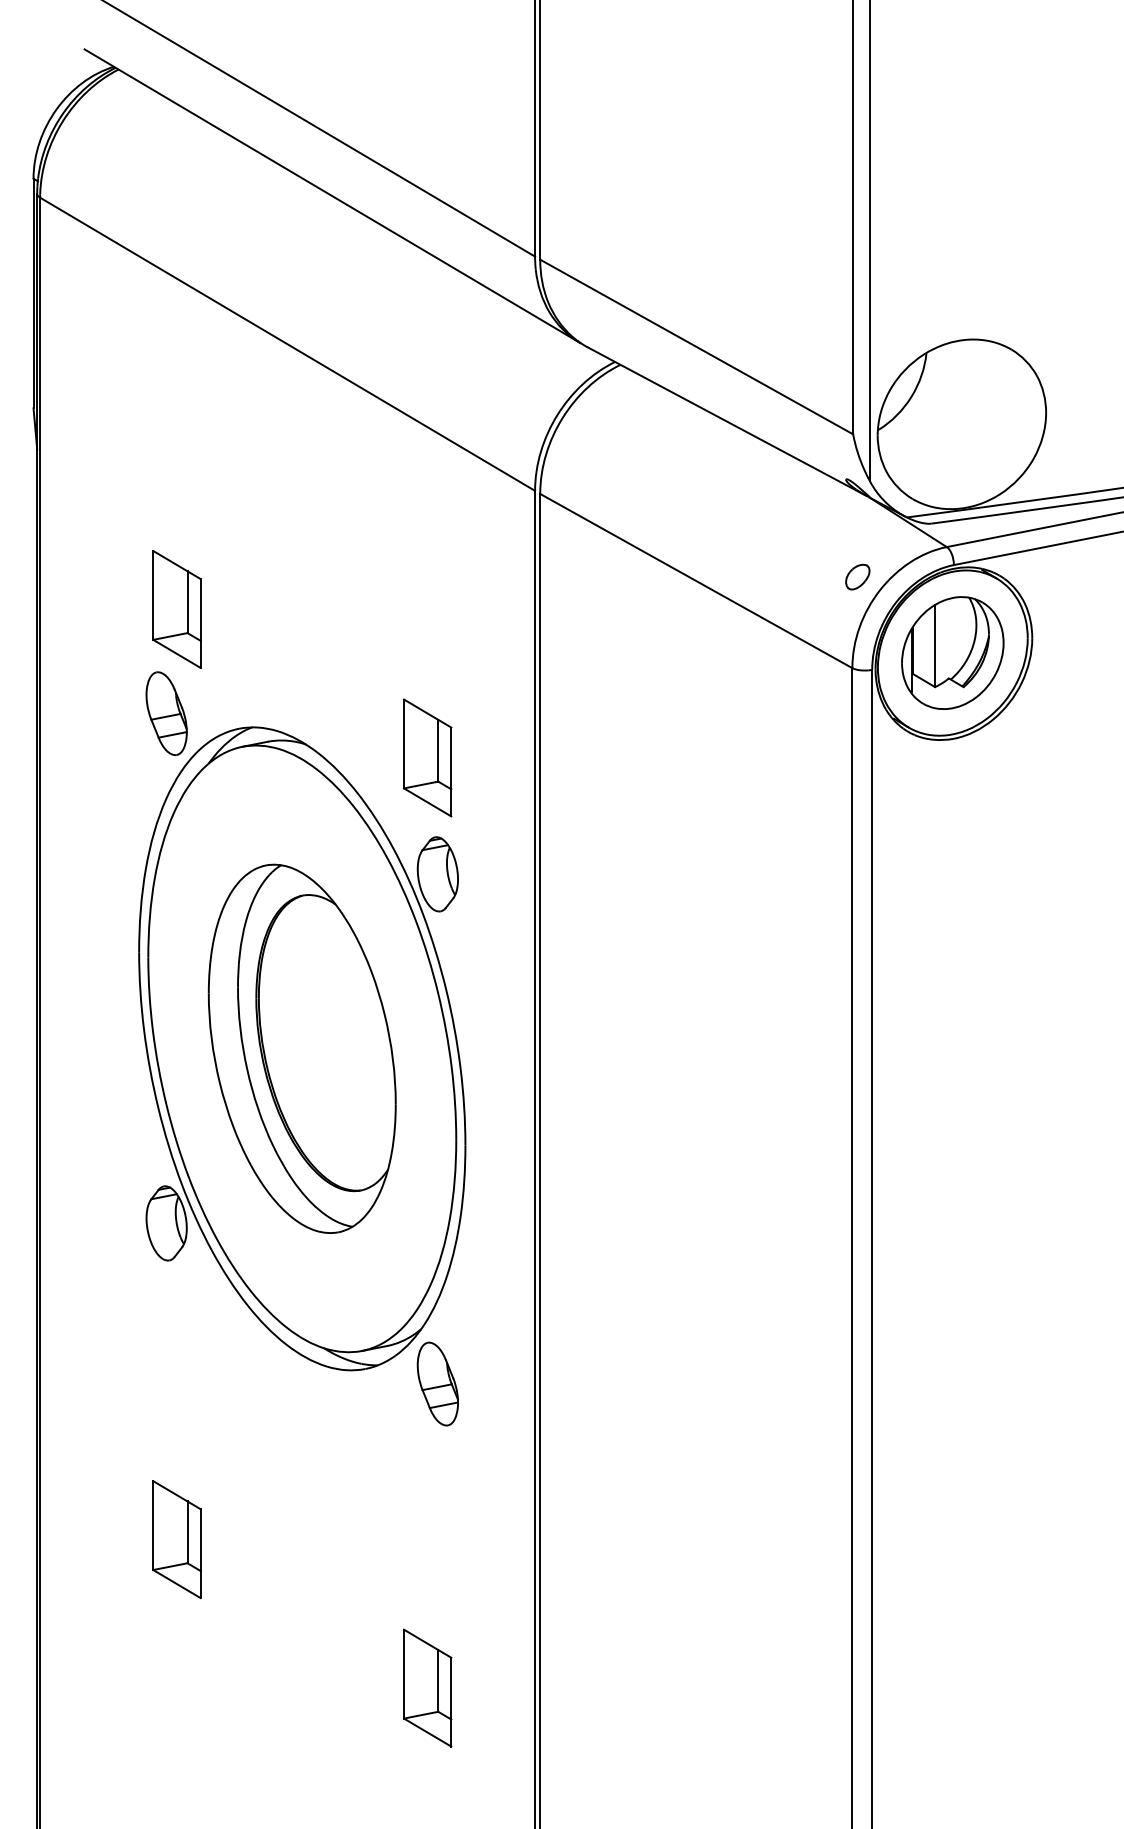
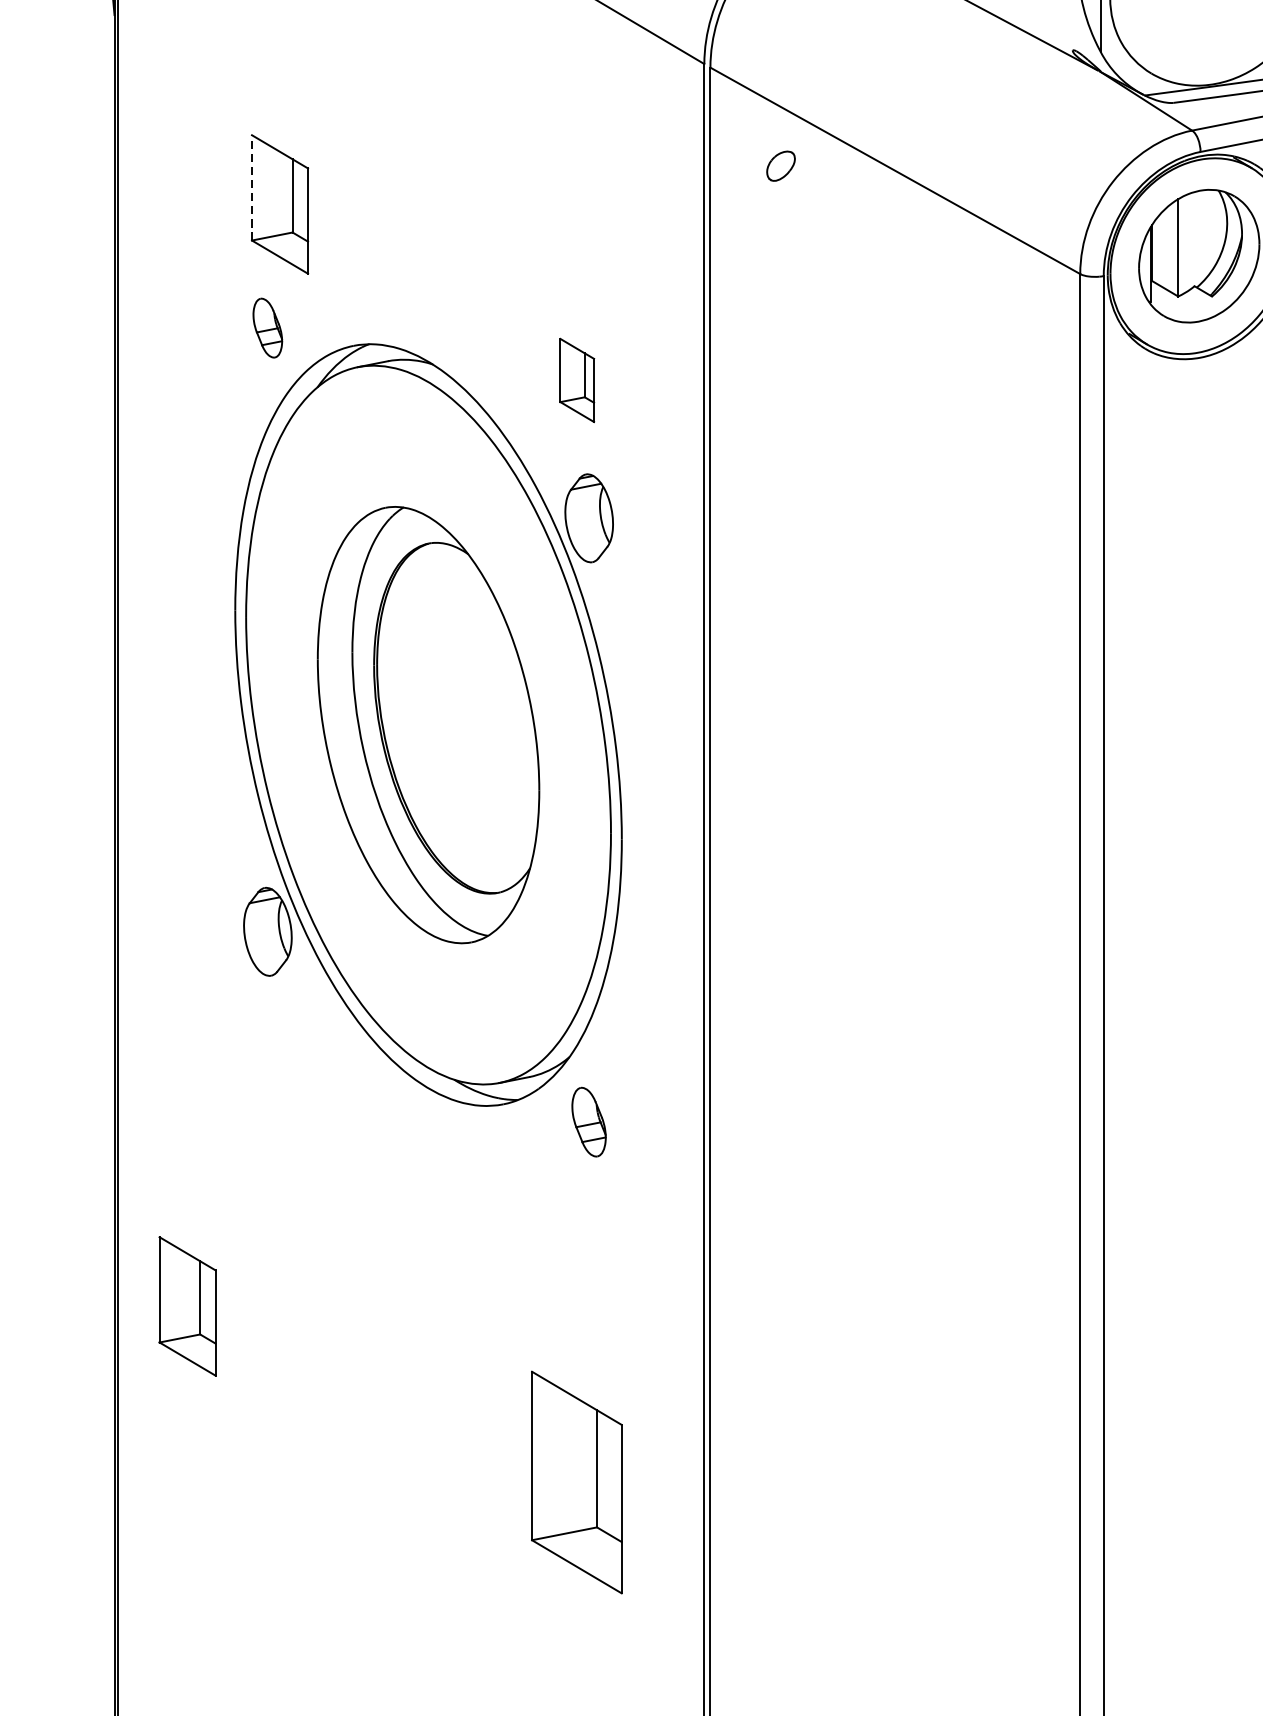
part: (857, 576) -> (780, 165), moved
line: (153, 594) -> (252, 186), solid -> dashed
part: (166, 713) -> (267, 327), size x0.6
part: (427, 757) -> (576, 379), size x0.6
part: (437, 1383) -> (588, 1121), size x0.7
part: (176, 1539) -> (187, 1306), moved
part: (427, 1687) -> (576, 1481), size x1.6

